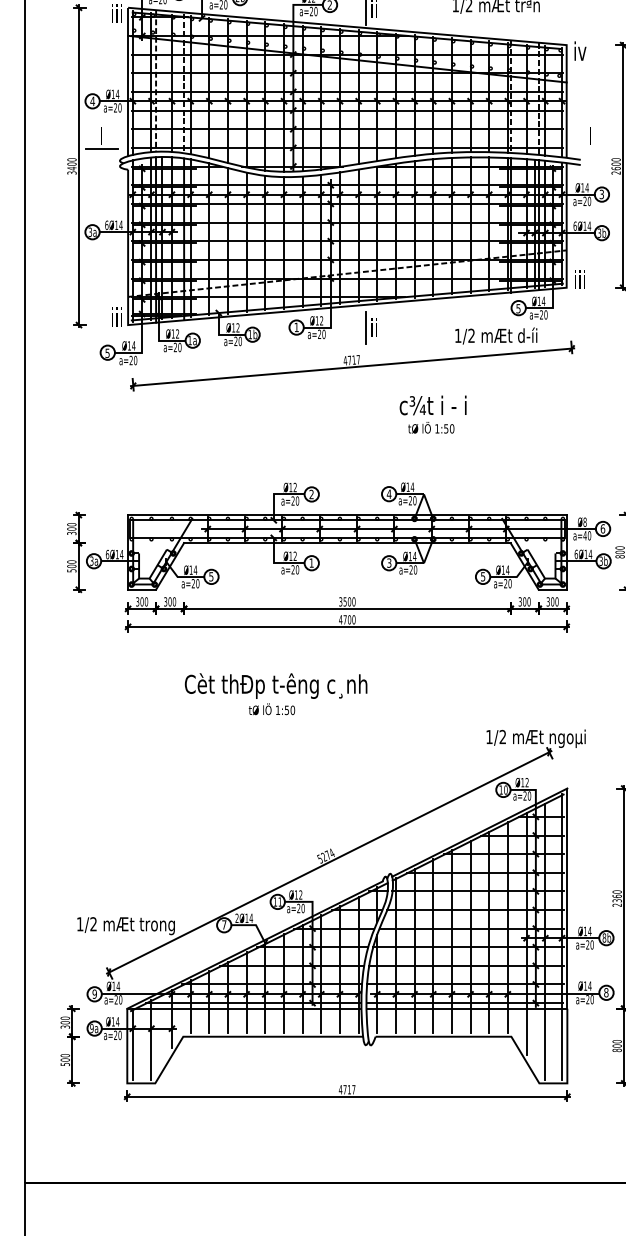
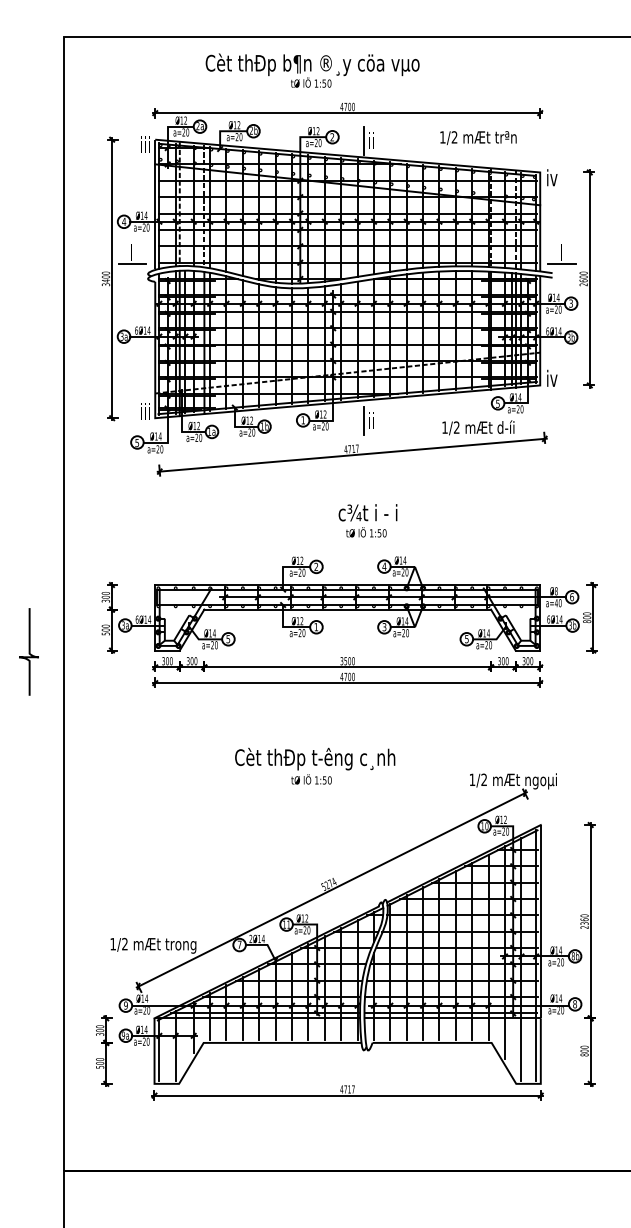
line: (590, 148) -> (561, 263), added
text: (580, 278) -> (552, 377), iii -> iv
text: (432, 414) -> (367, 520), moved
text: (276, 693) -> (315, 765), moved

